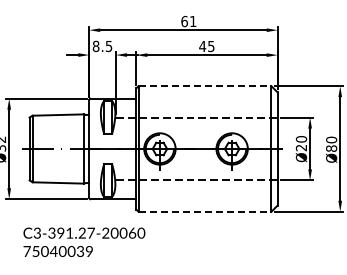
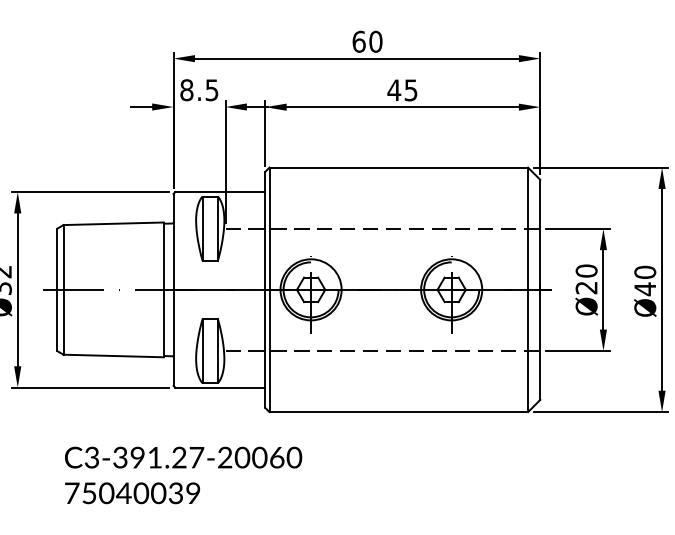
text: (192, 21) -> (374, 41), 61 -> 60
line: (205, 86) -> (399, 168), dashed -> solid
text: (331, 148) -> (645, 288), Ø80 -> Ø40
line: (205, 211) -> (399, 411), dashed -> solid
text: (84, 241) -> (183, 473), moved

